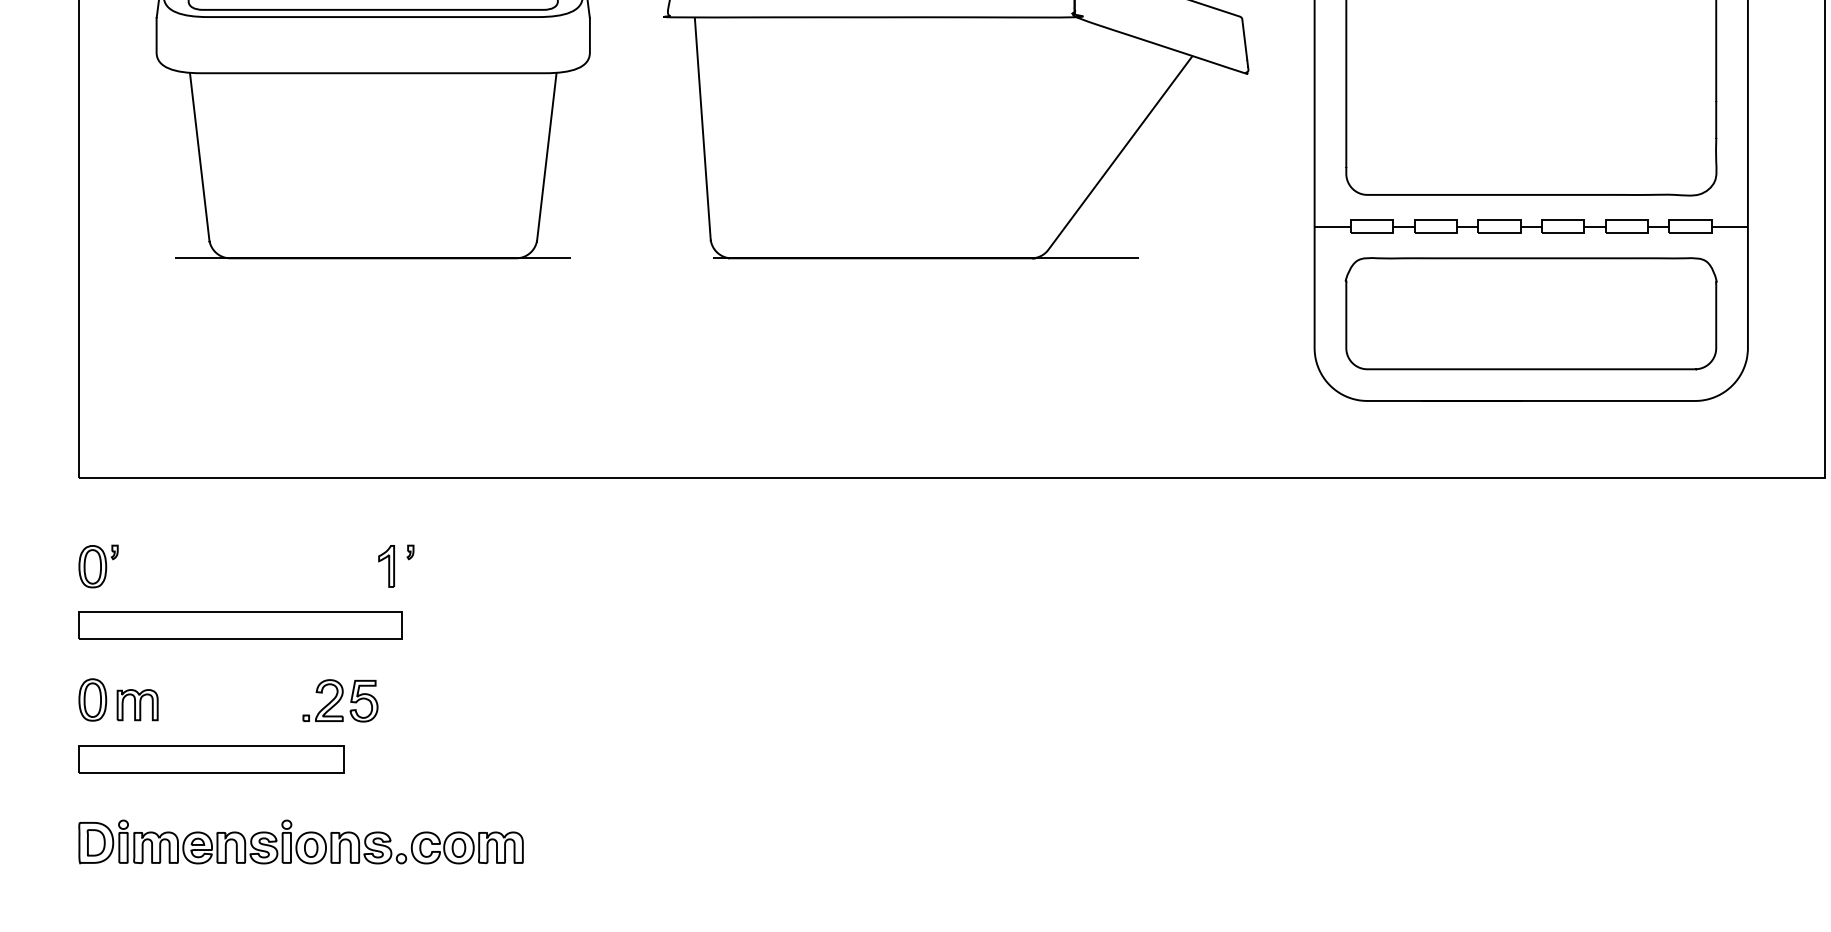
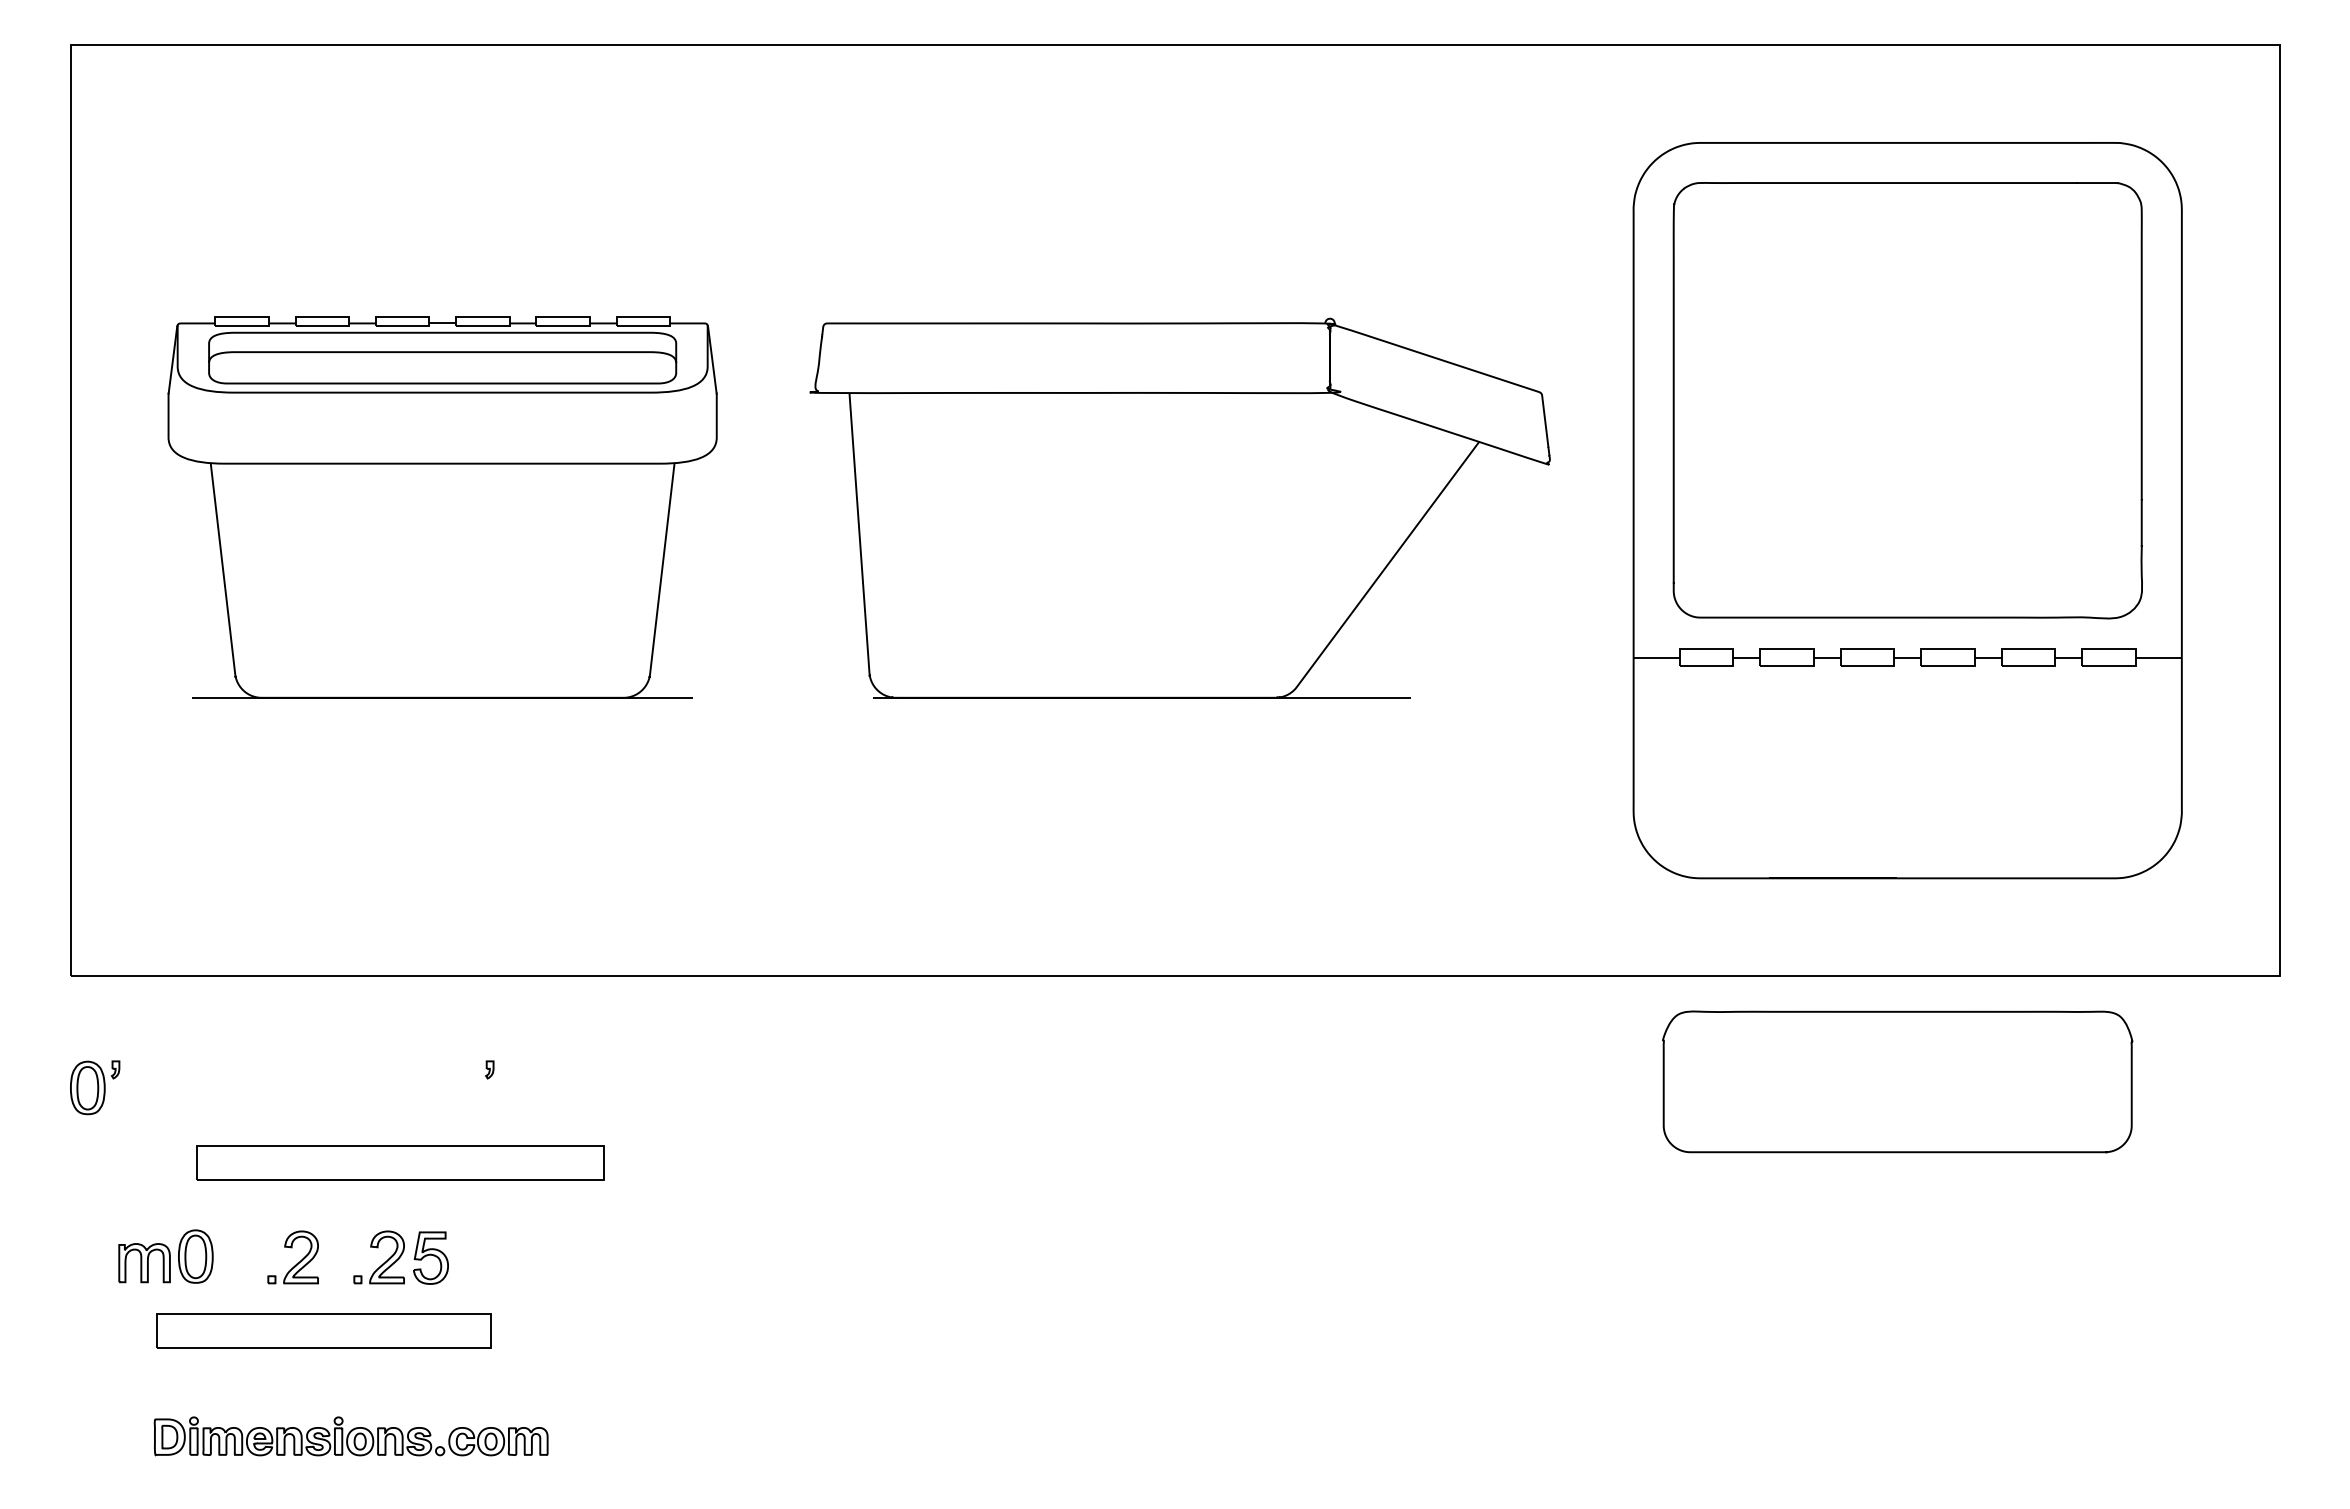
part: (1531, 313) -> (1897, 1081), moved
part: (386, 566) -> (459, 1087), removed
part: (240, 625) -> (400, 1162), moved
part: (92, 699) -> (195, 1256), moved
part: (258, 704) -> (297, 1262), added
part: (211, 758) -> (323, 1330), moved
part: (300, 842) -> (350, 1436), size x0.7

